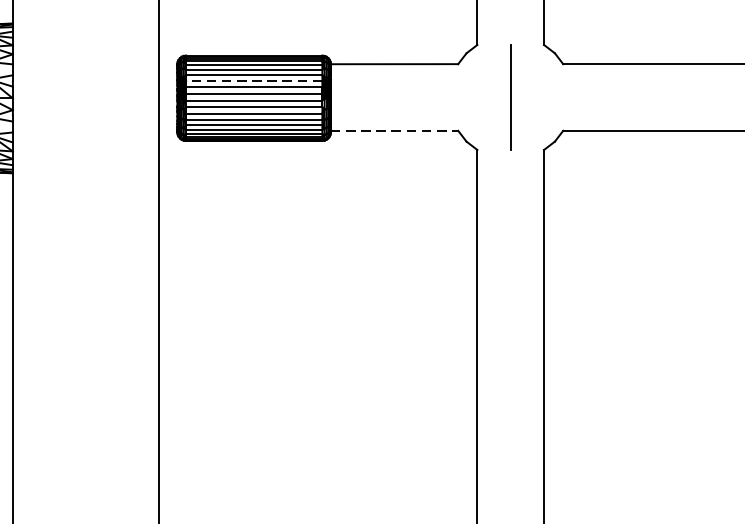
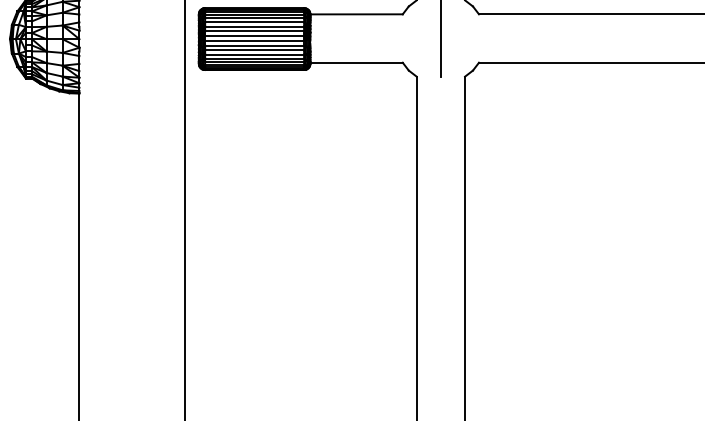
line: (253, 80) -> (254, 26), dashed -> solid
line: (395, 130) -> (357, 62), dashed -> solid

